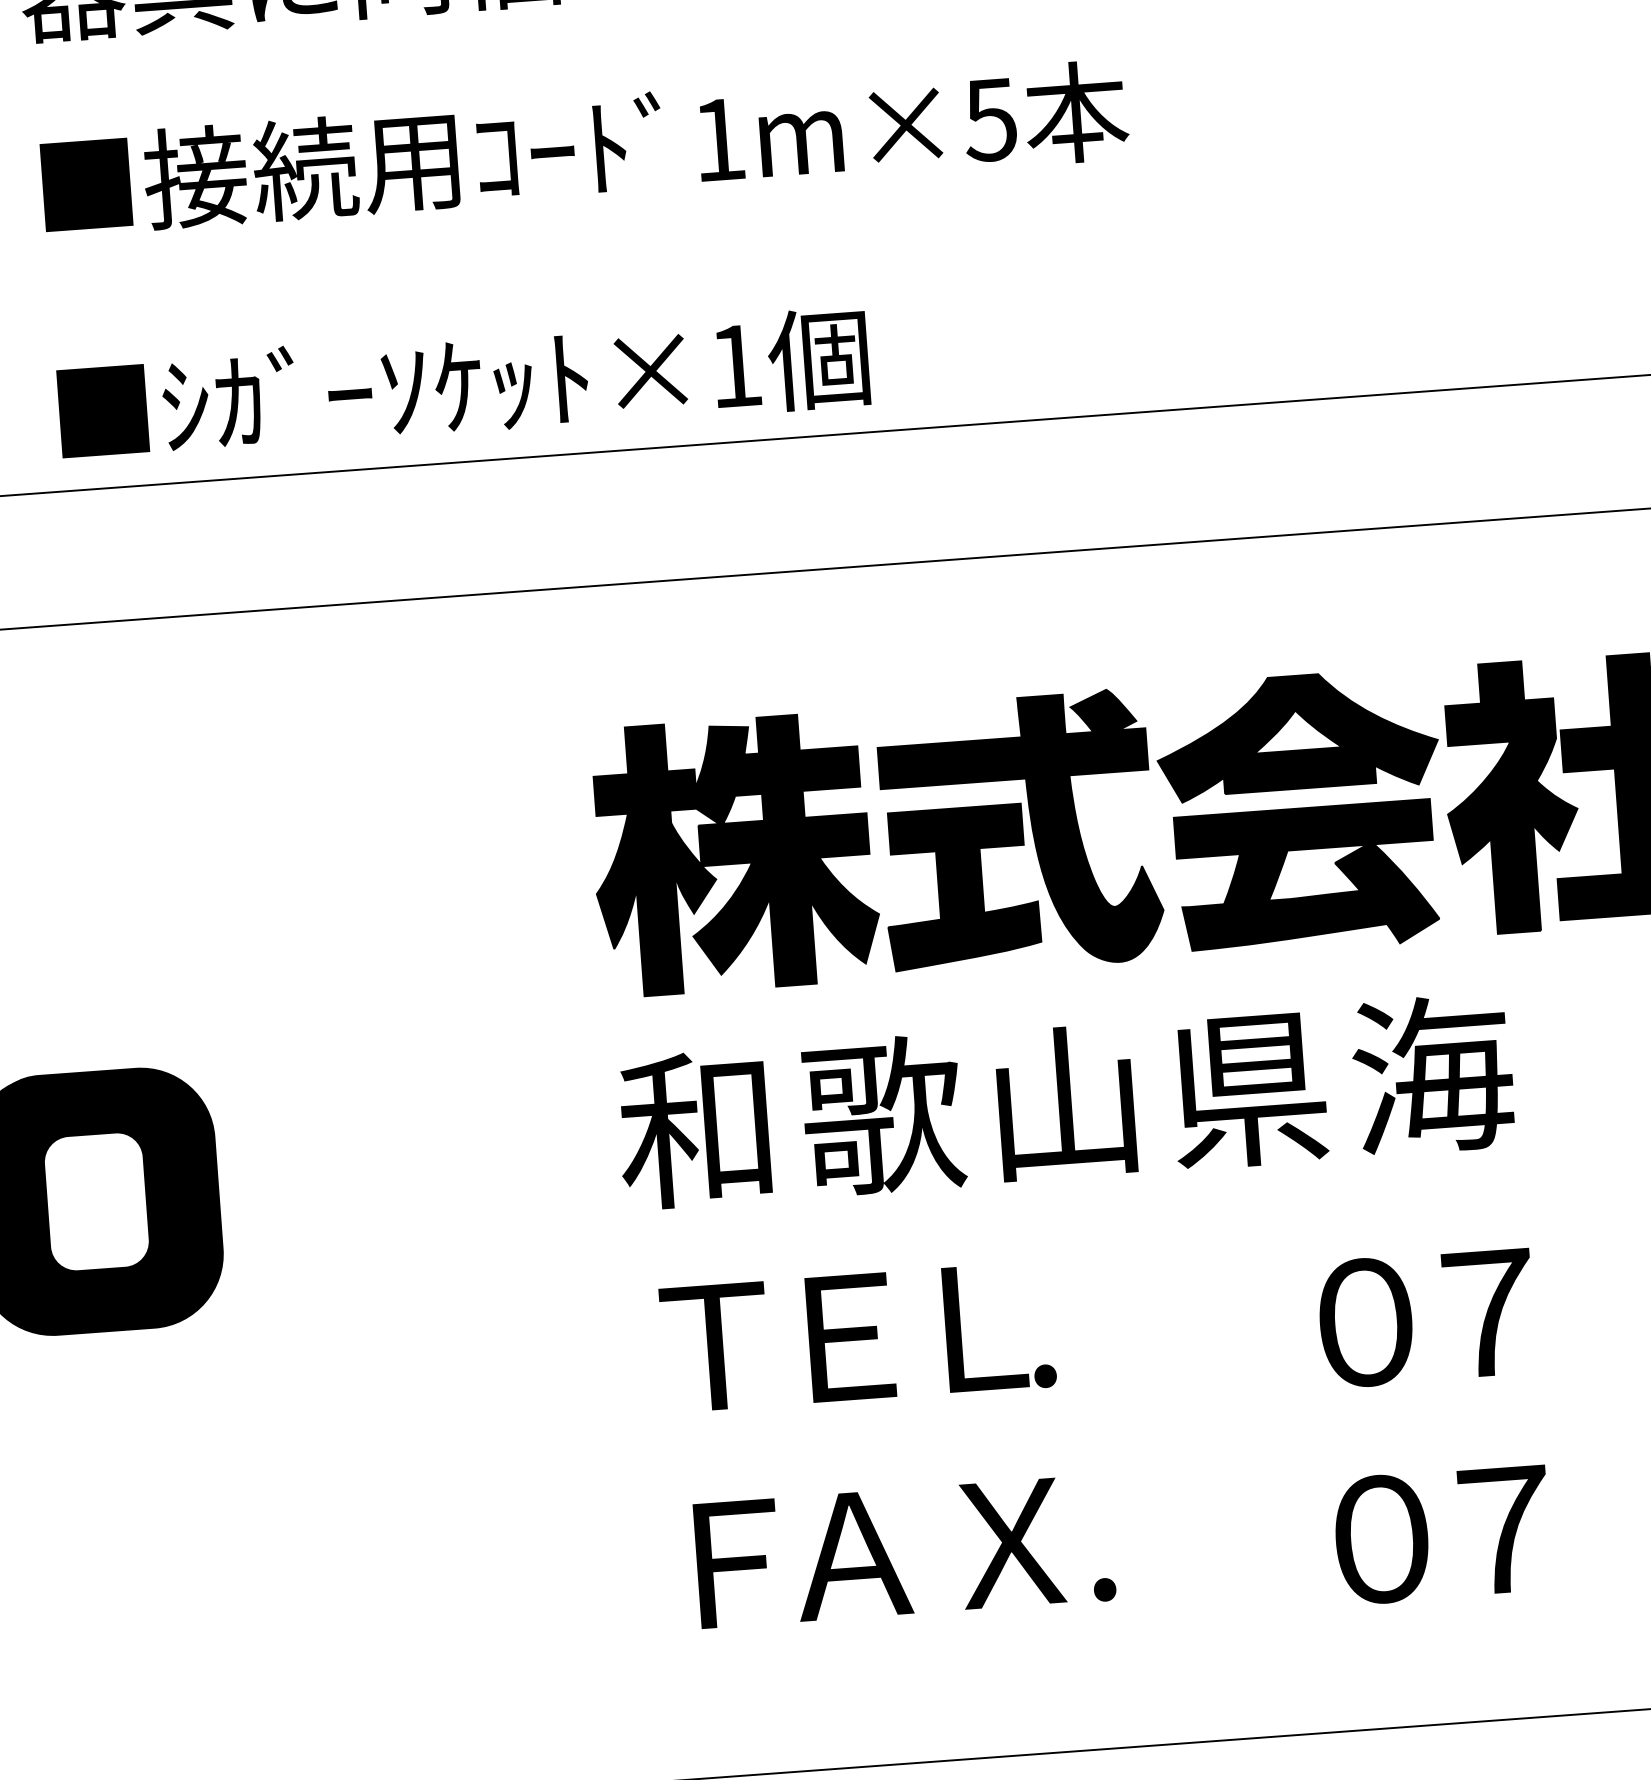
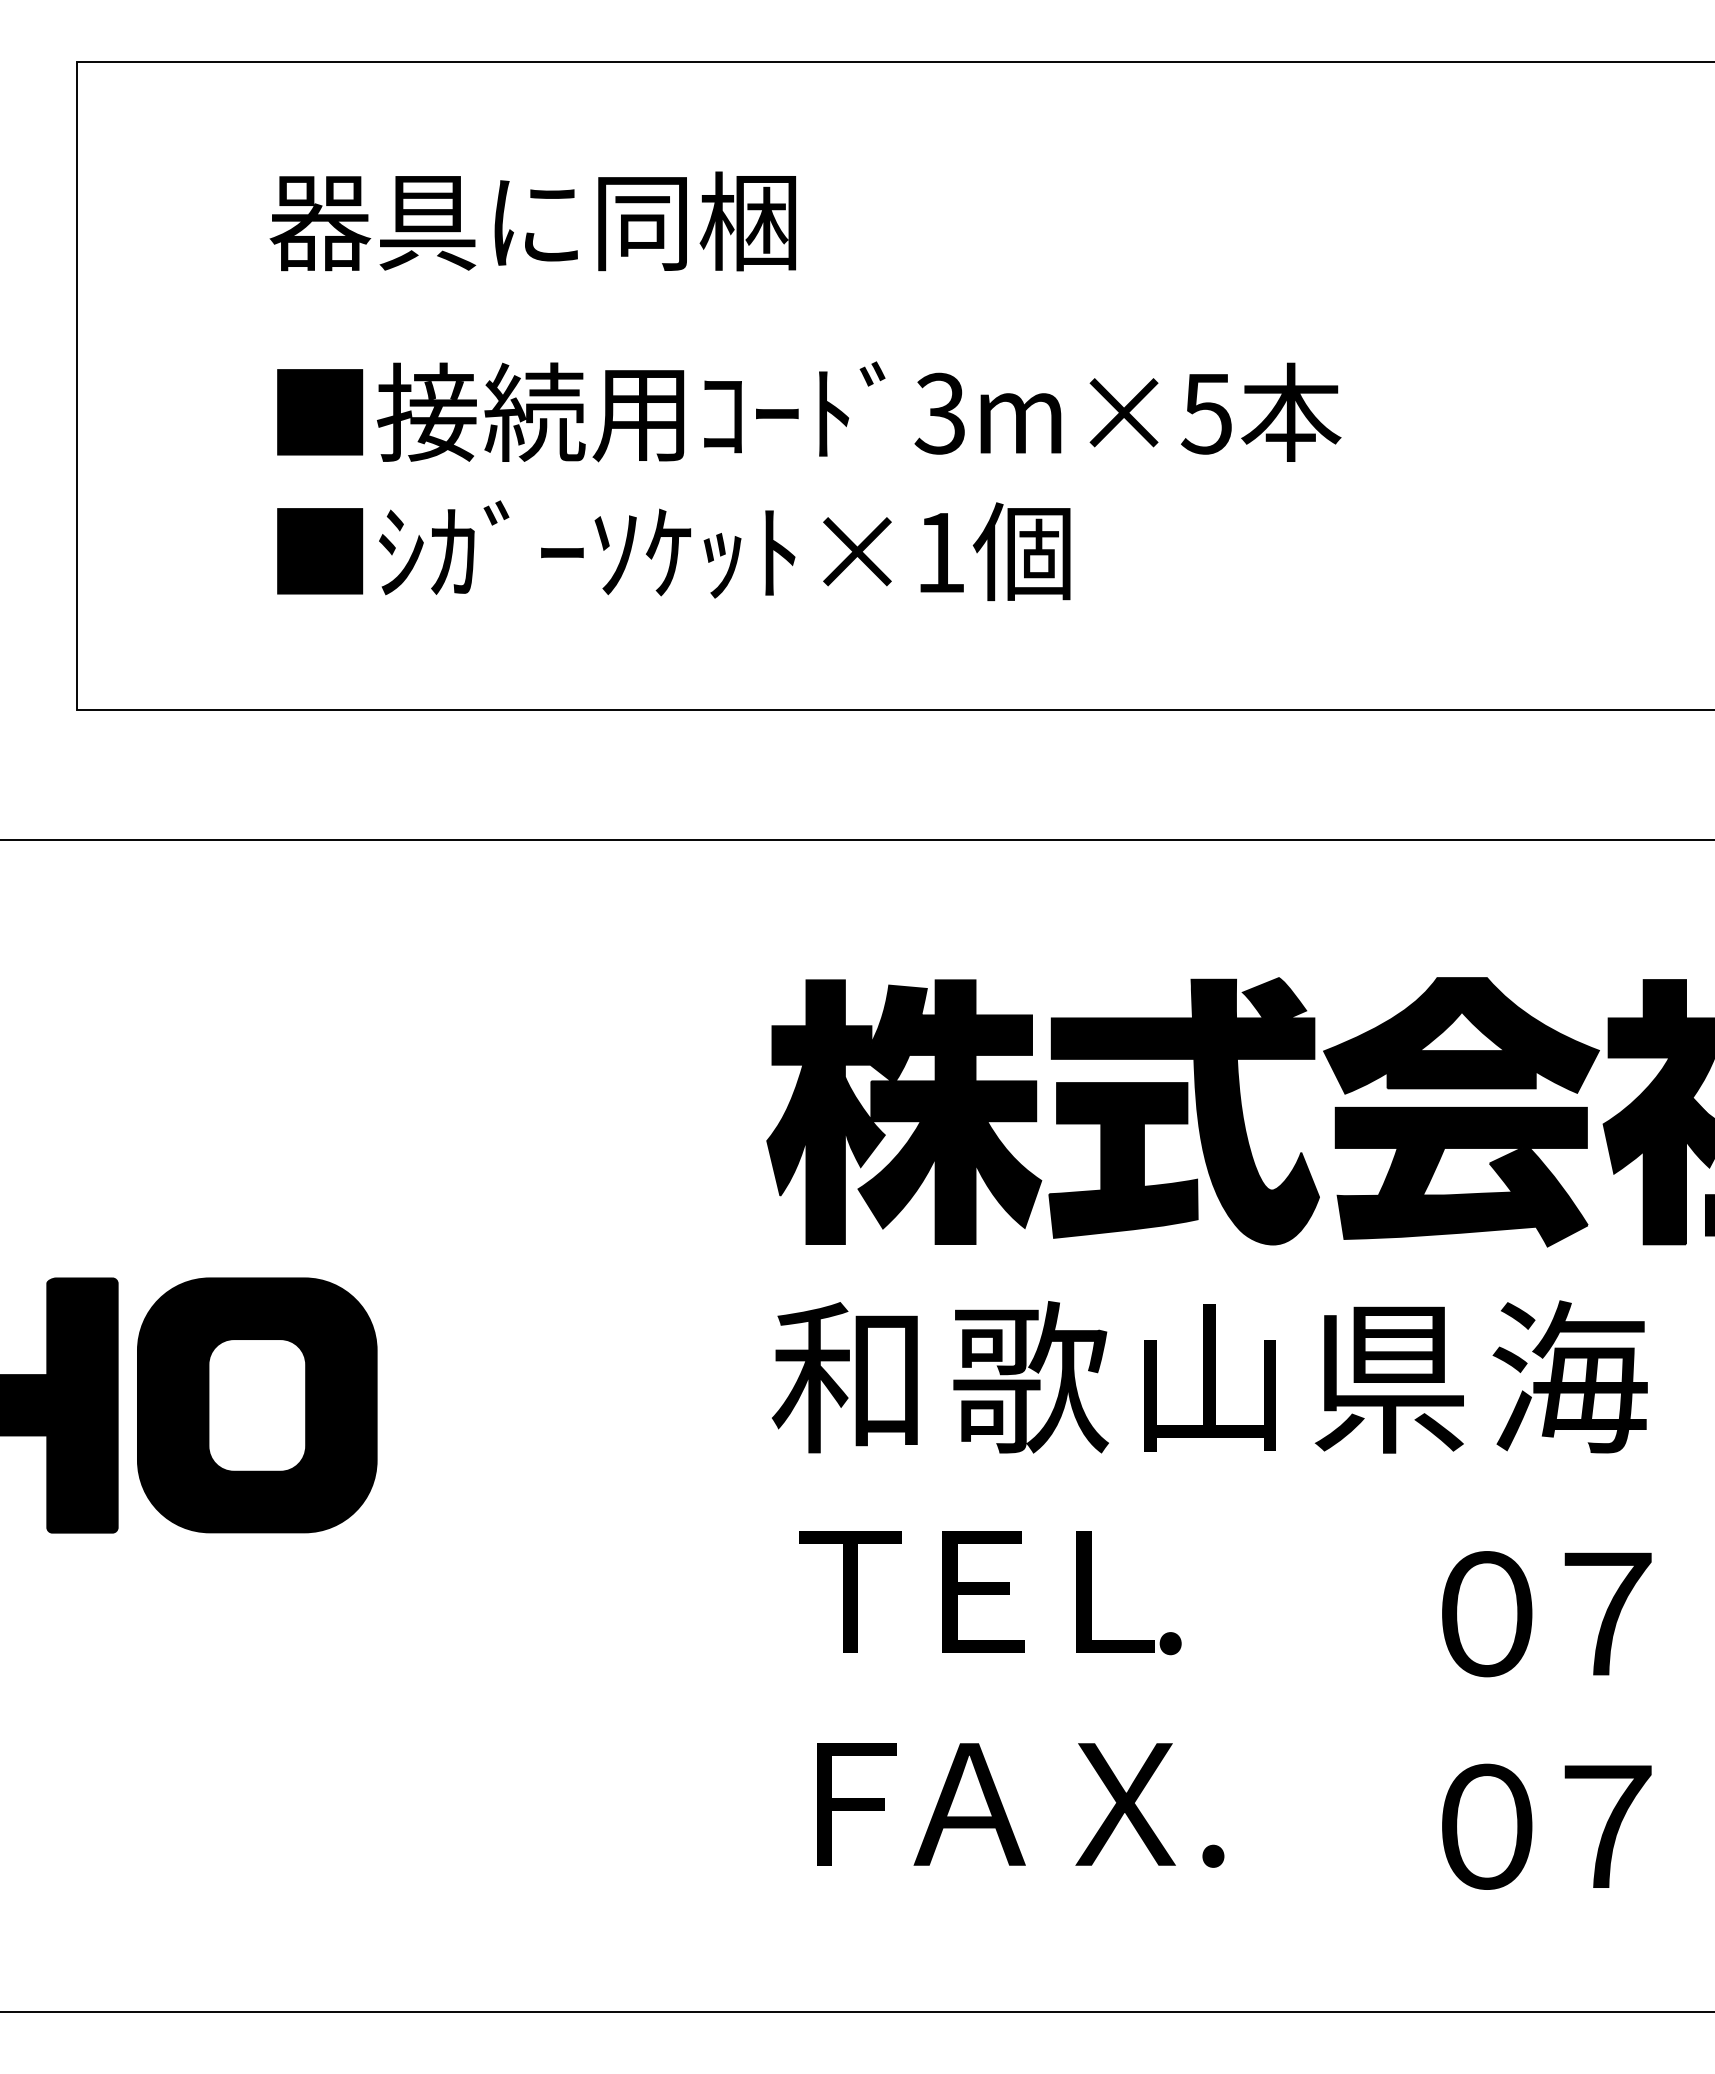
text: (717, 139) -> (939, 413), 1m×5 -> 3m×5
text: (463, 383) -> (673, 550), moved

